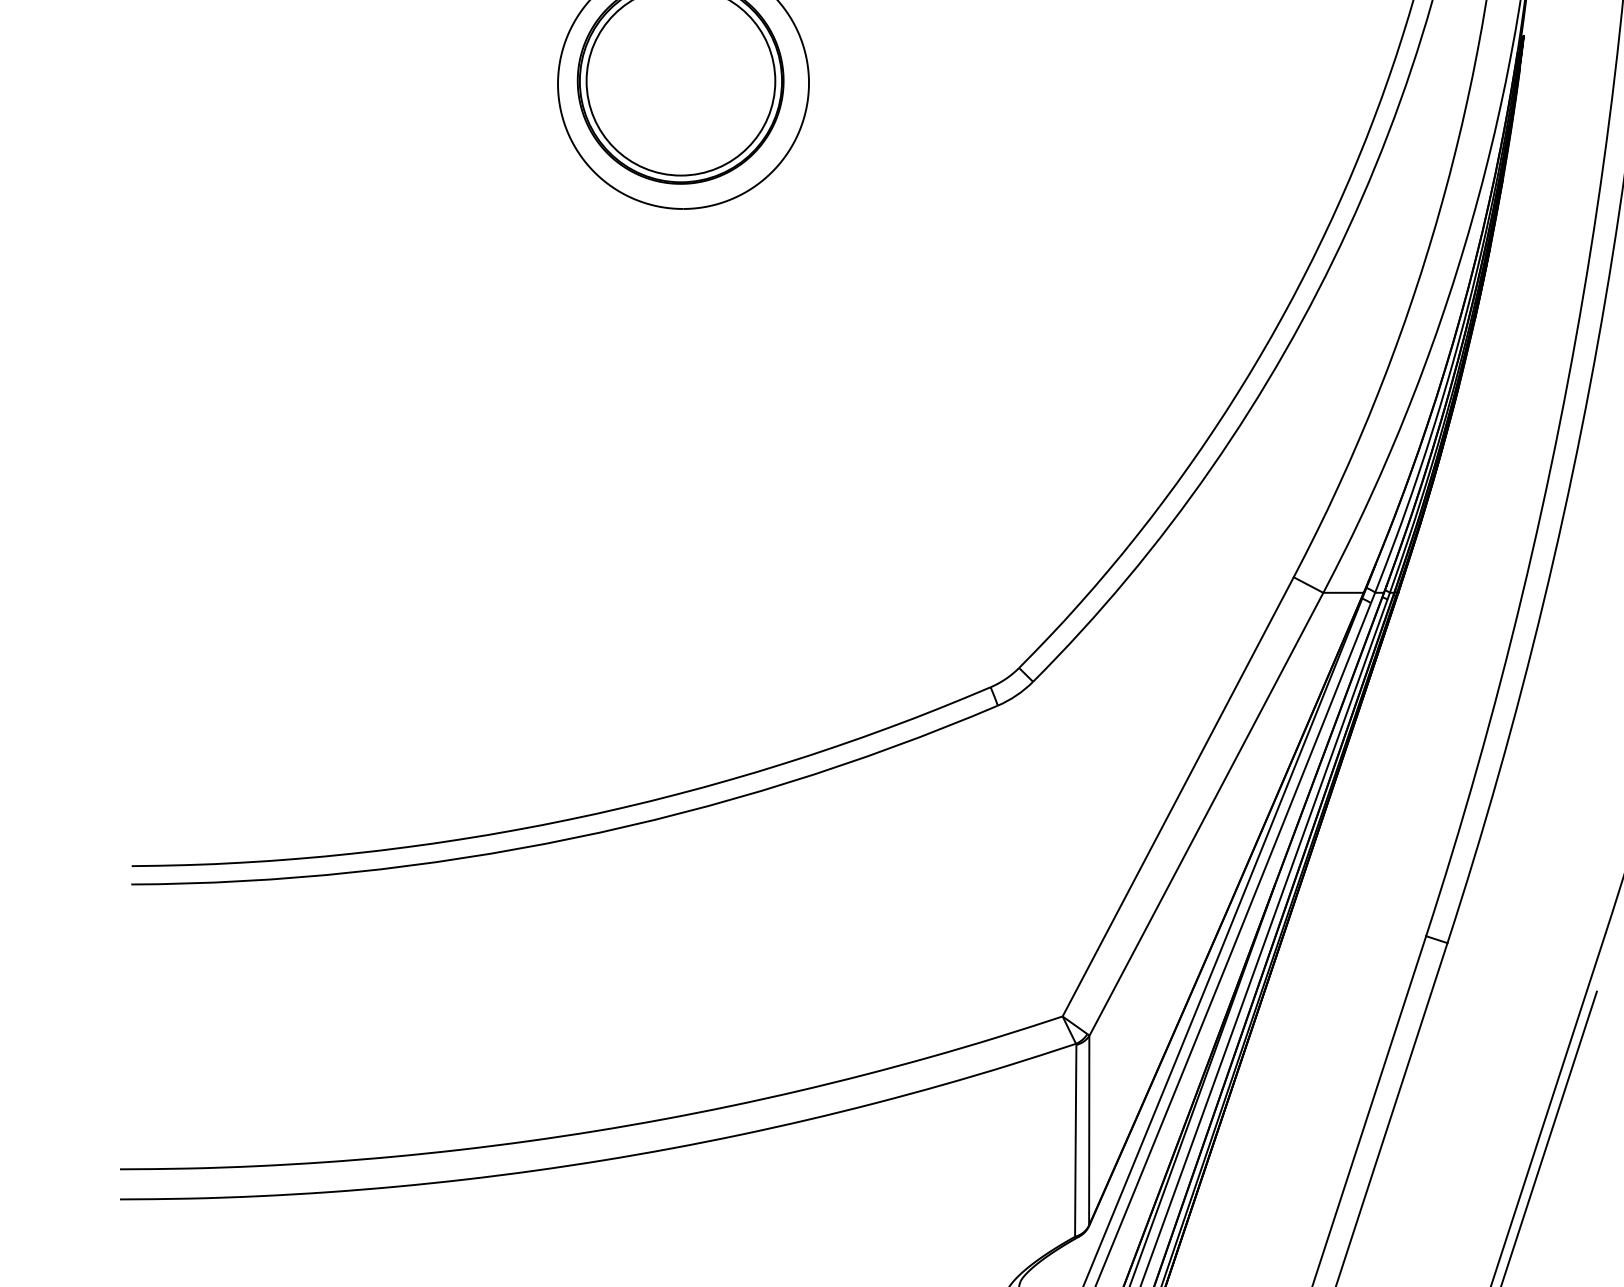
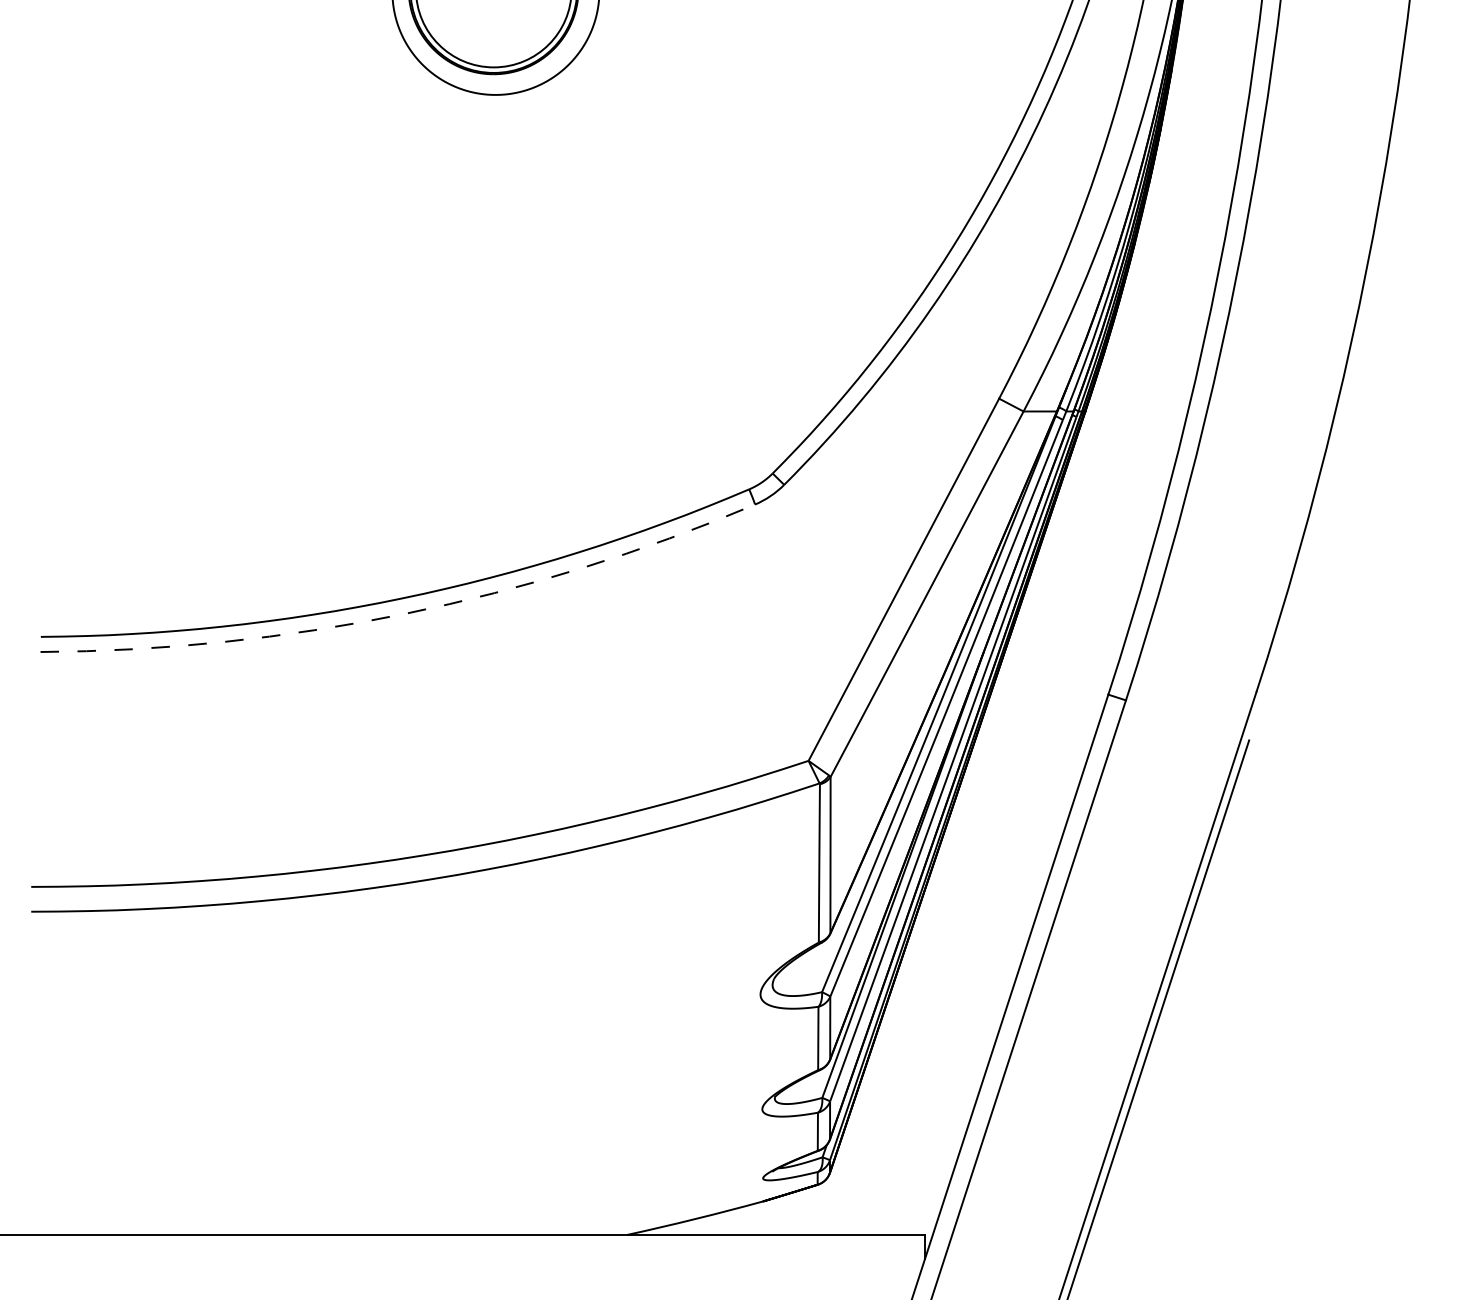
arc: (573, 837) -> (405, 613), solid -> dashed

